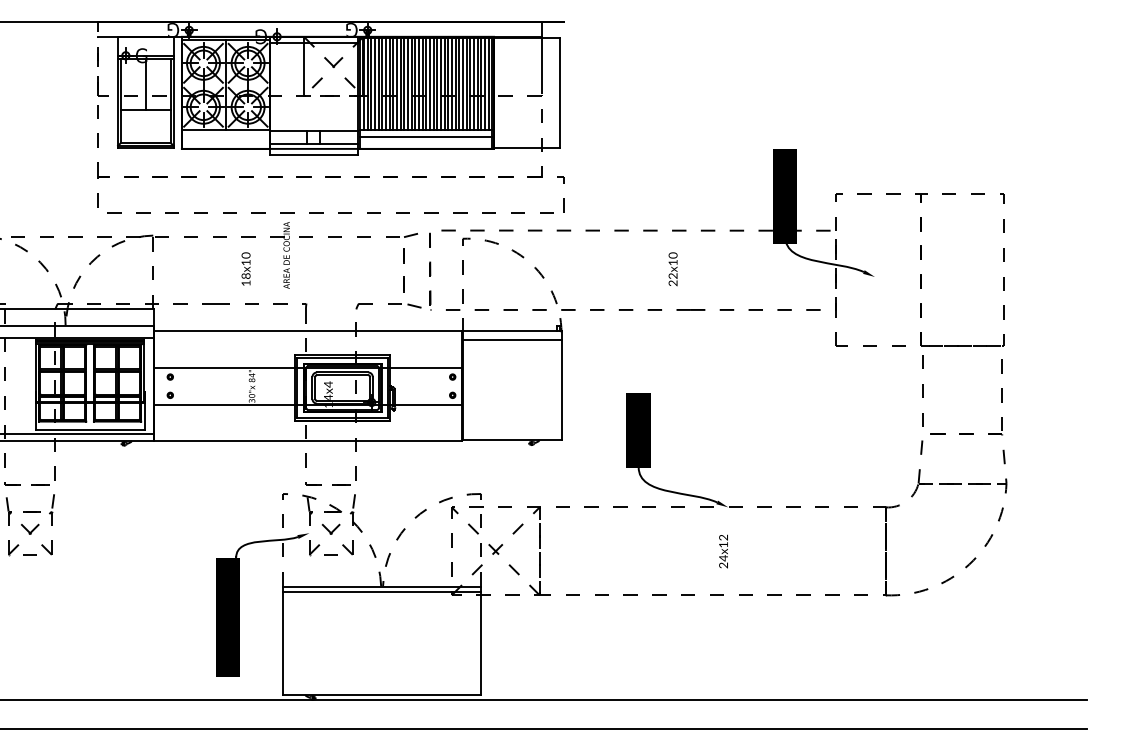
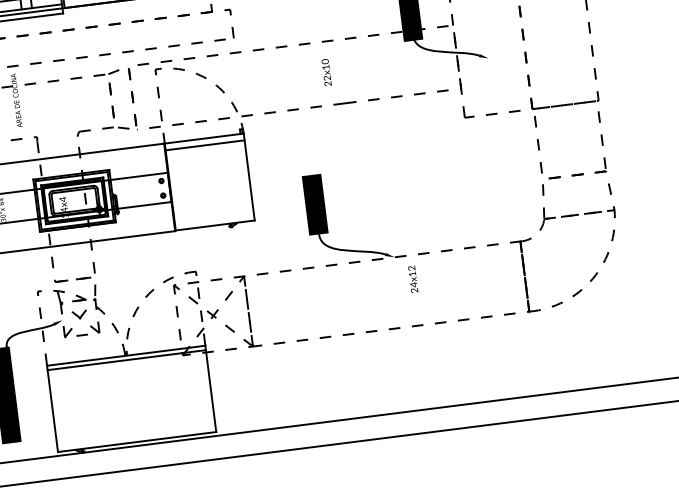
text: (723, 551) -> (413, 279), moved

